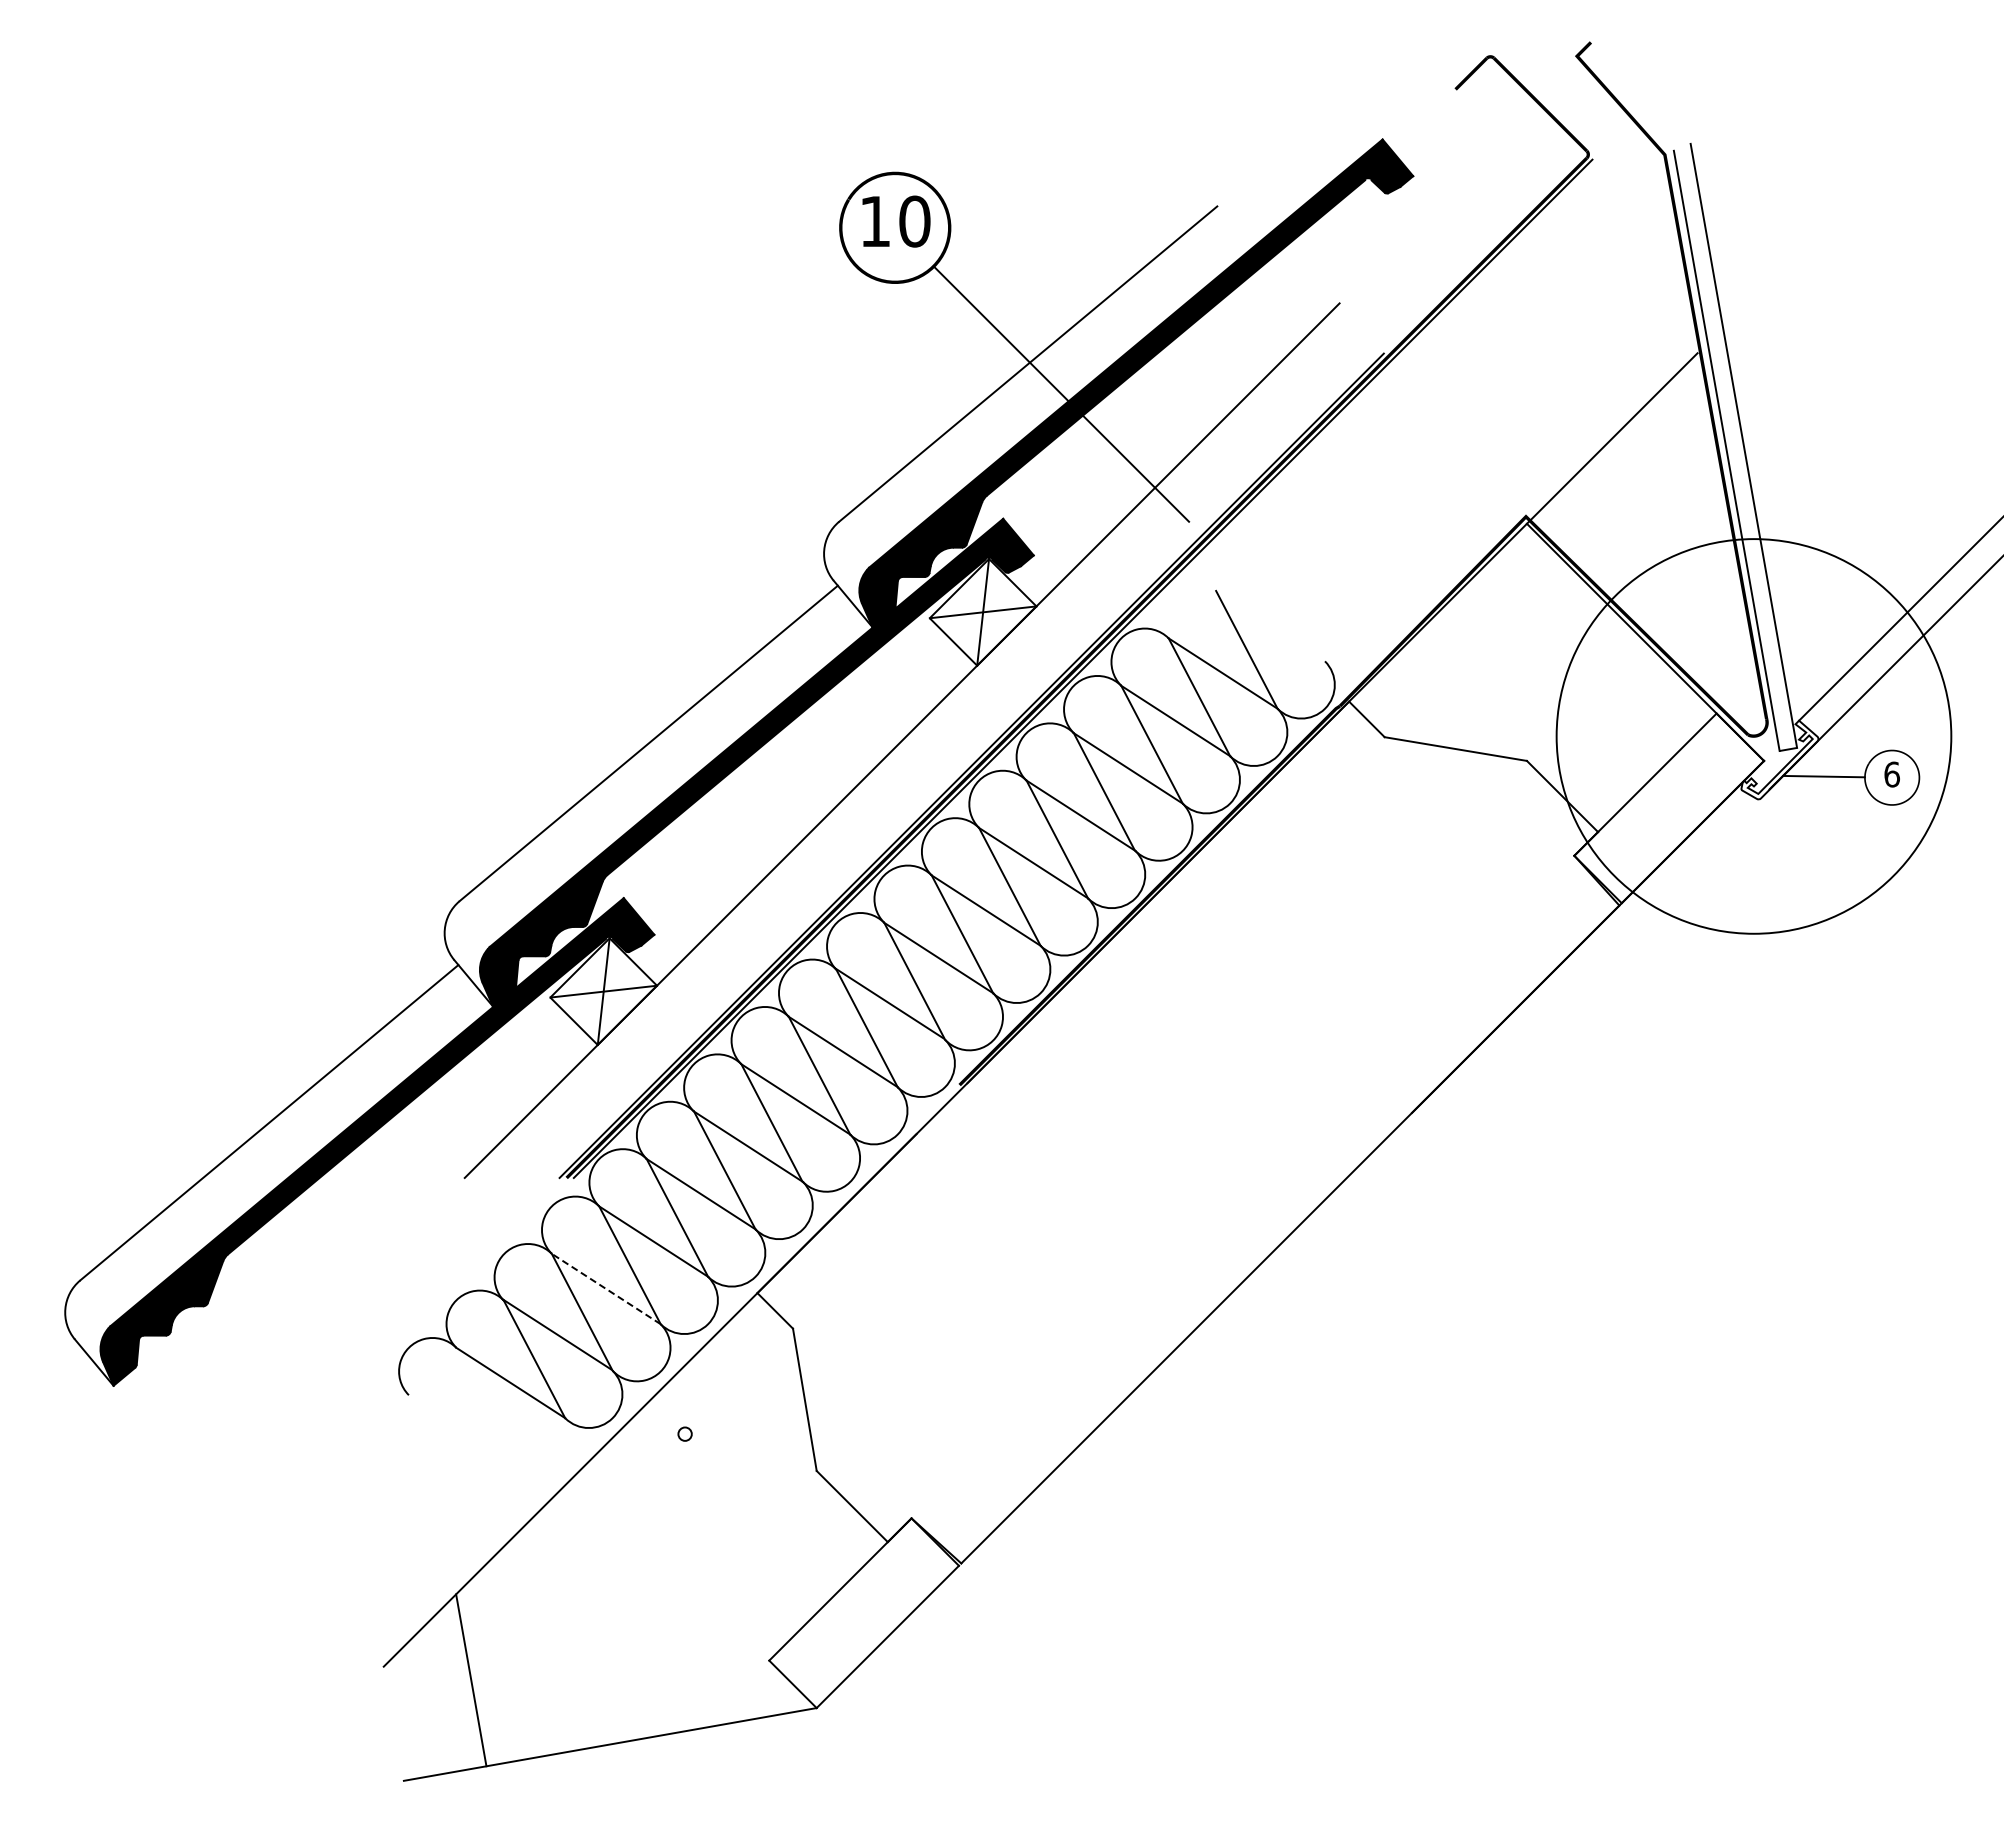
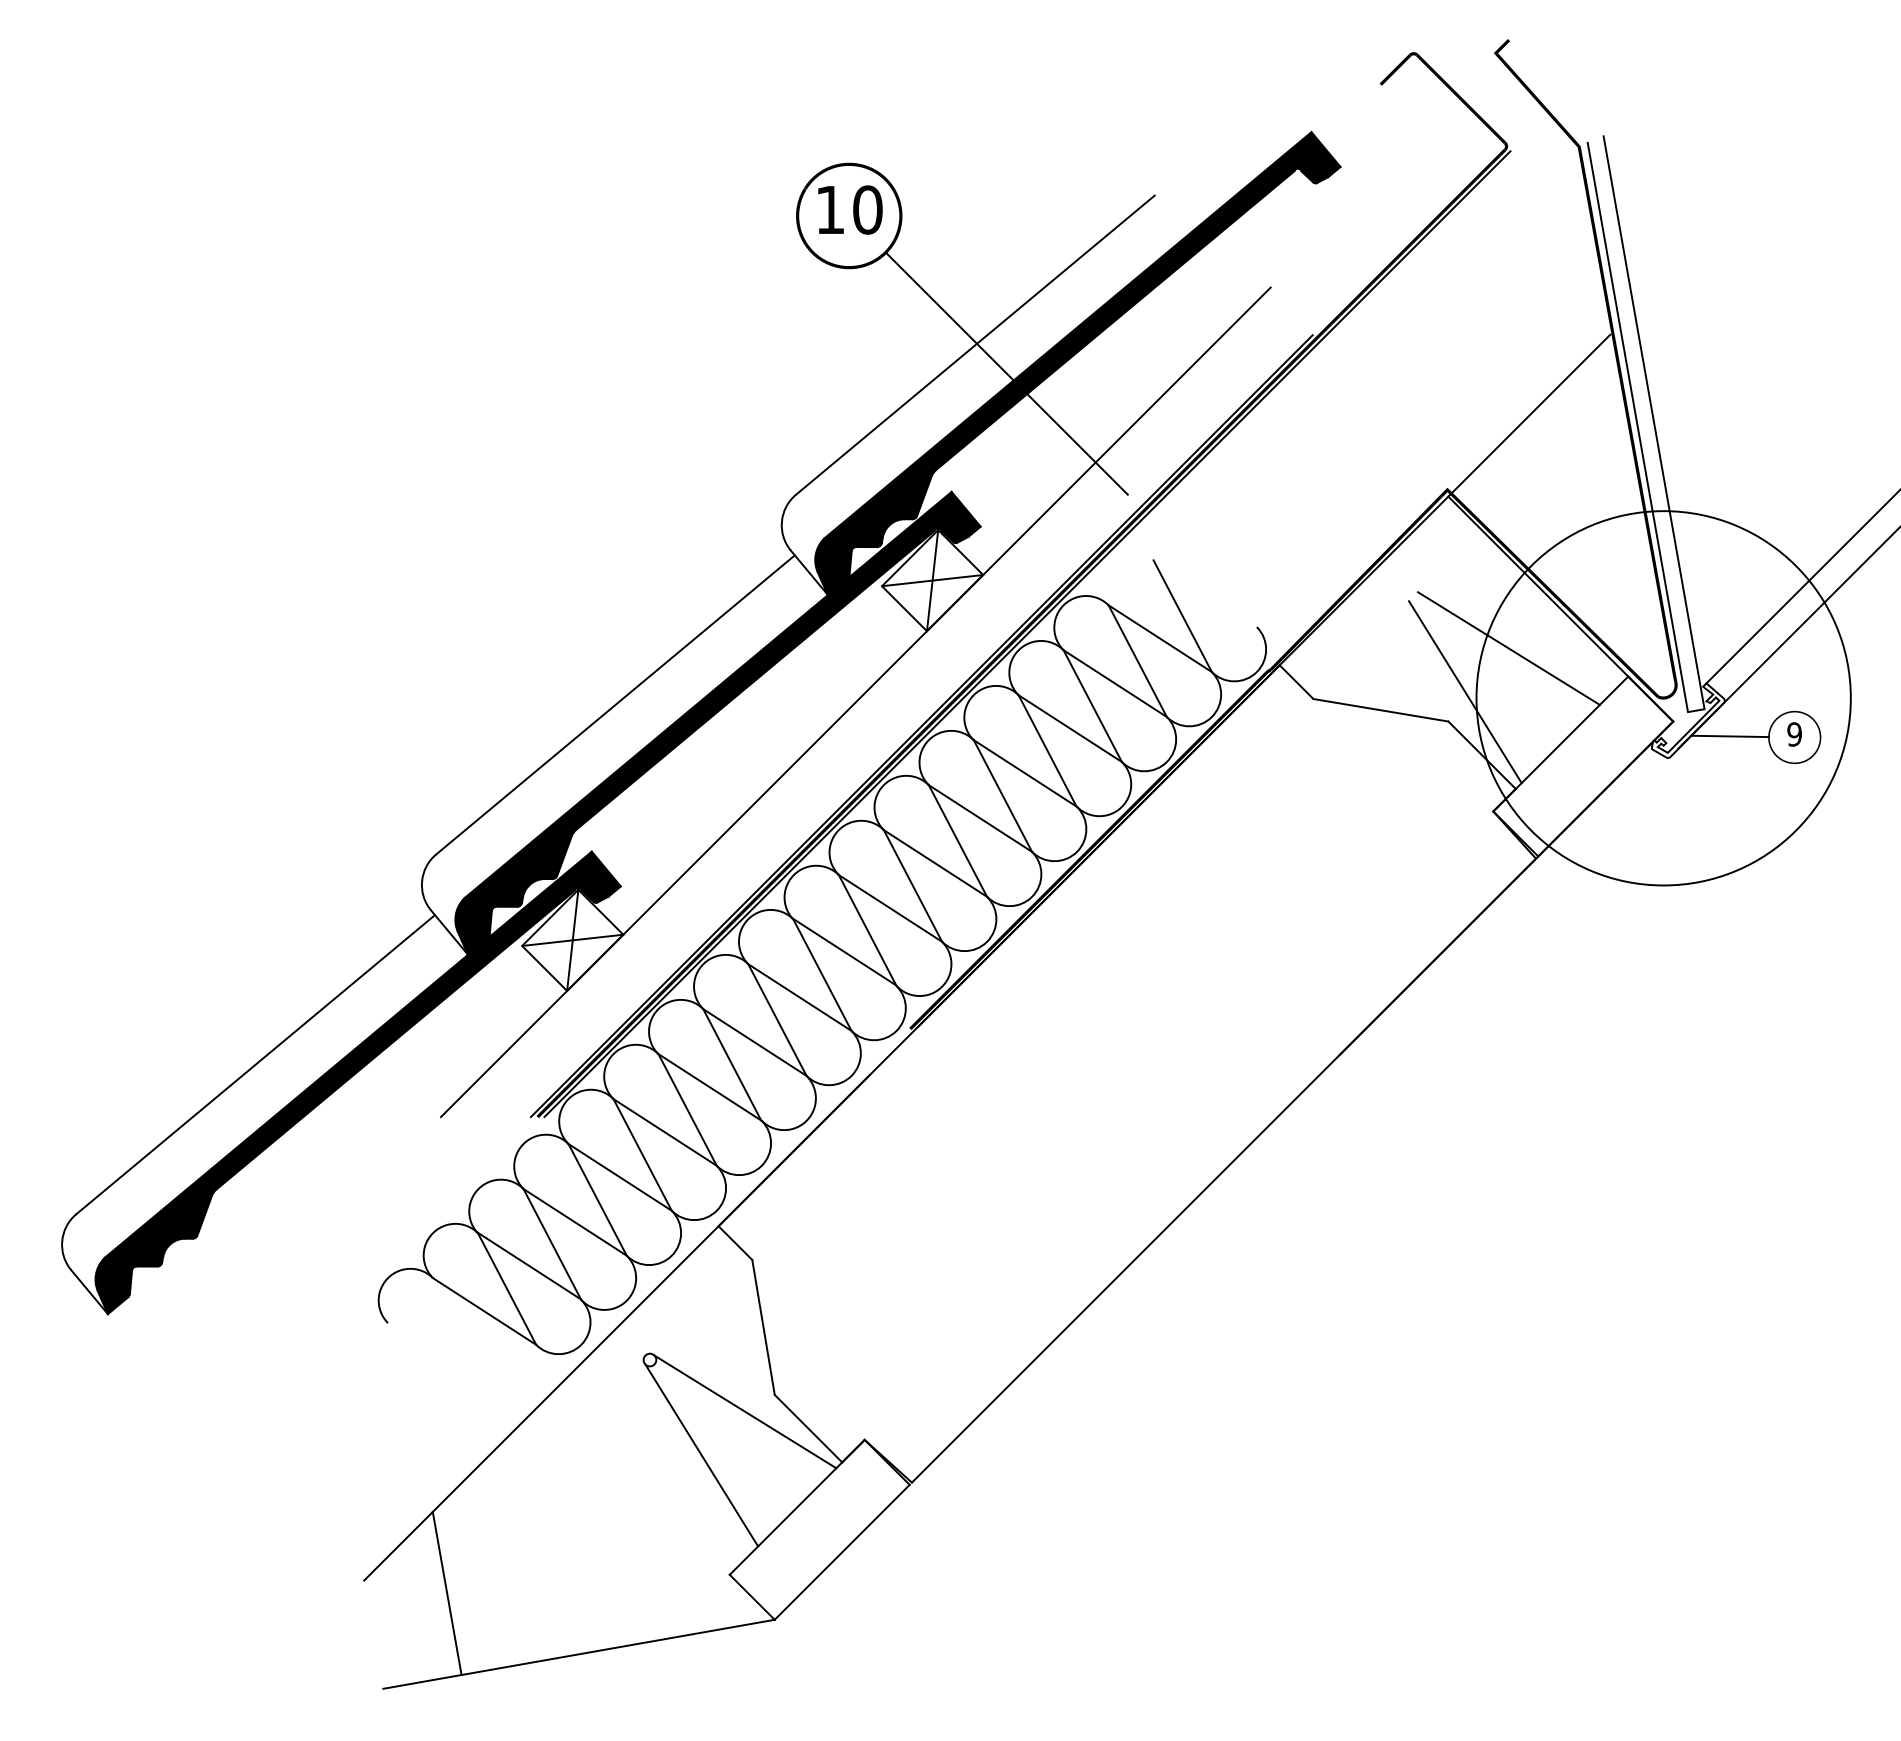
line: (1590, 683) -> (1508, 648), added
line: (1544, 729) -> (1465, 691), added
text: (1891, 774) -> (1794, 734), 6 -> 9
line: (606, 1289) -> (575, 1222), dashed -> solid
line: (785, 1488) -> (745, 1411), added
line: (739, 1534) -> (701, 1455), added

